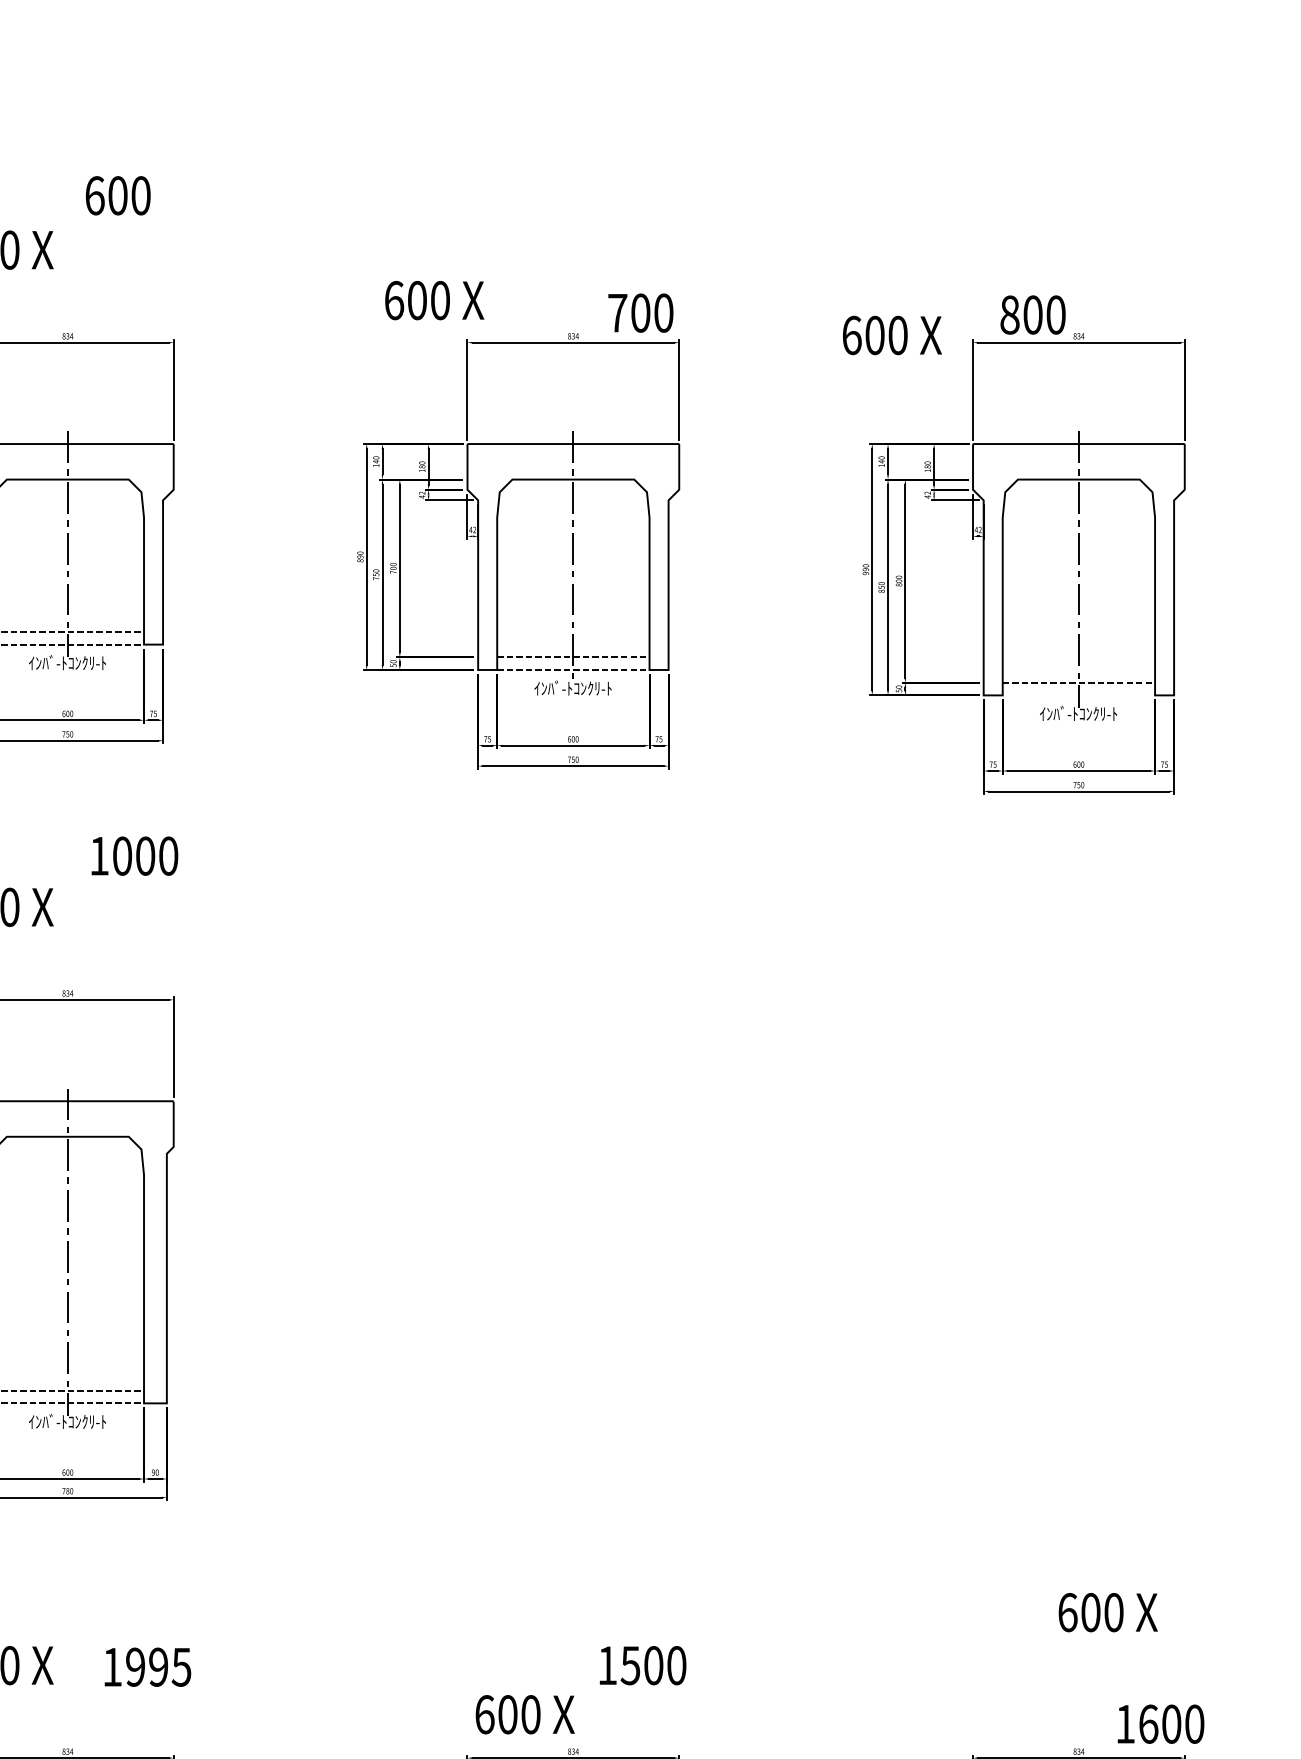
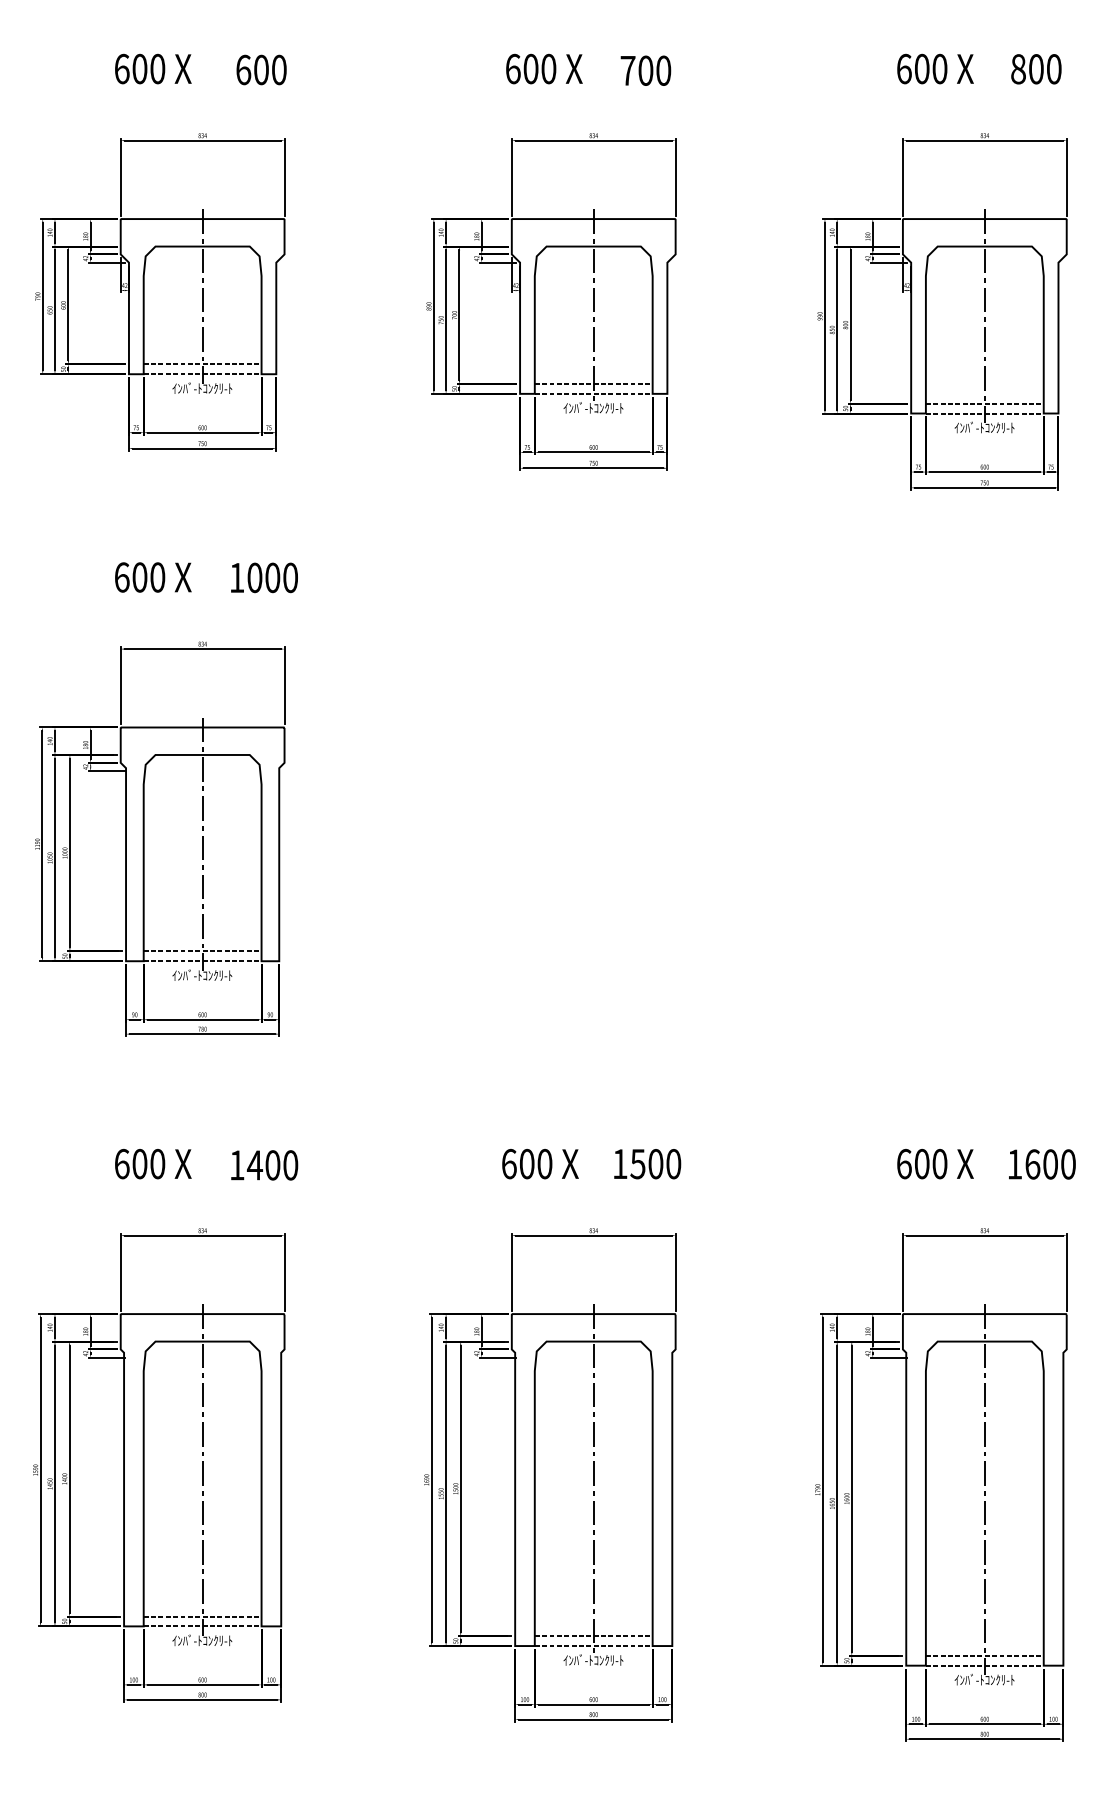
text: (118, 195) -> (261, 69), moved
text: (434, 299) -> (544, 68), moved
text: (640, 312) -> (645, 70), moved
text: (1033, 315) -> (1036, 69), moved
text: (892, 334) -> (935, 68), moved
line: (1078, 695) -> (984, 413), added
text: (134, 855) -> (264, 577), moved
text: (1108, 1613) -> (935, 1164), moved
text: (158, 1667) -> (272, 1165), 1995 -> 1400
text: (525, 1715) -> (540, 1164), moved
text: (1161, 1724) -> (1042, 1164), moved

